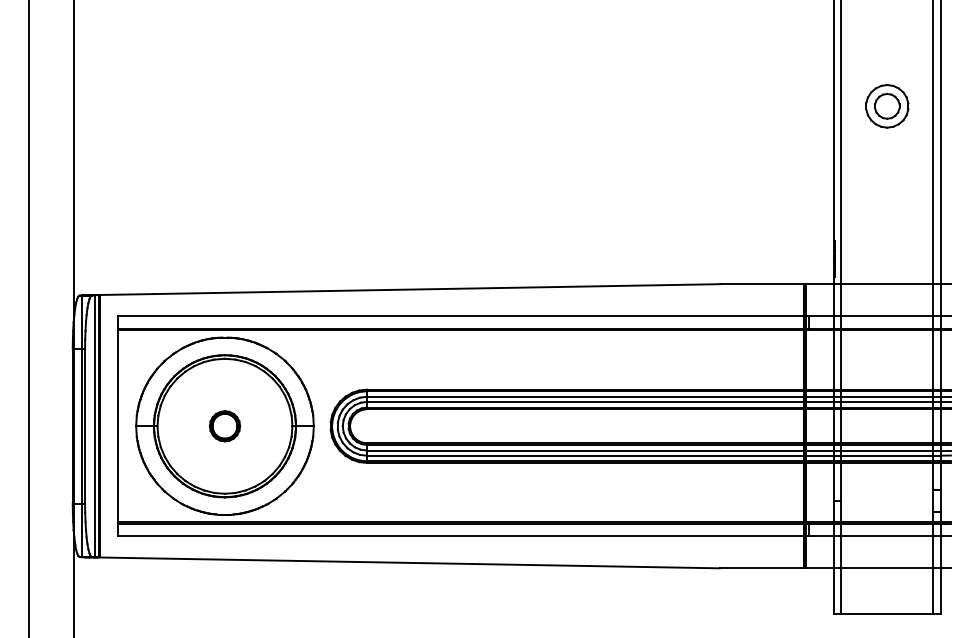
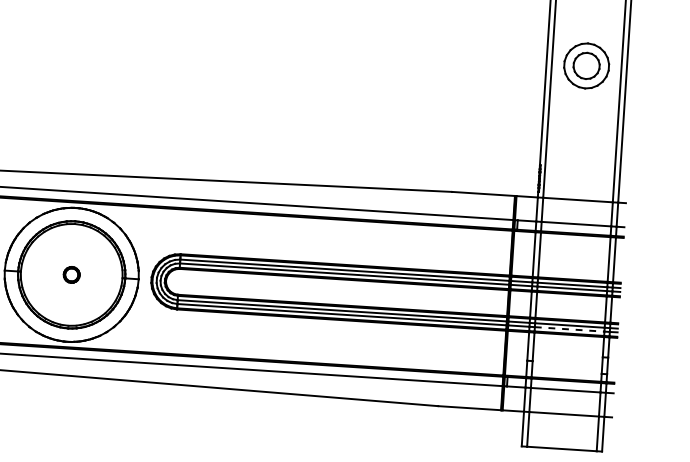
part: (887, 106) -> (586, 66), size x1.4
part: (224, 426) -> (71, 275), size x0.7
line: (887, 455) -> (569, 329), solid -> dashed

